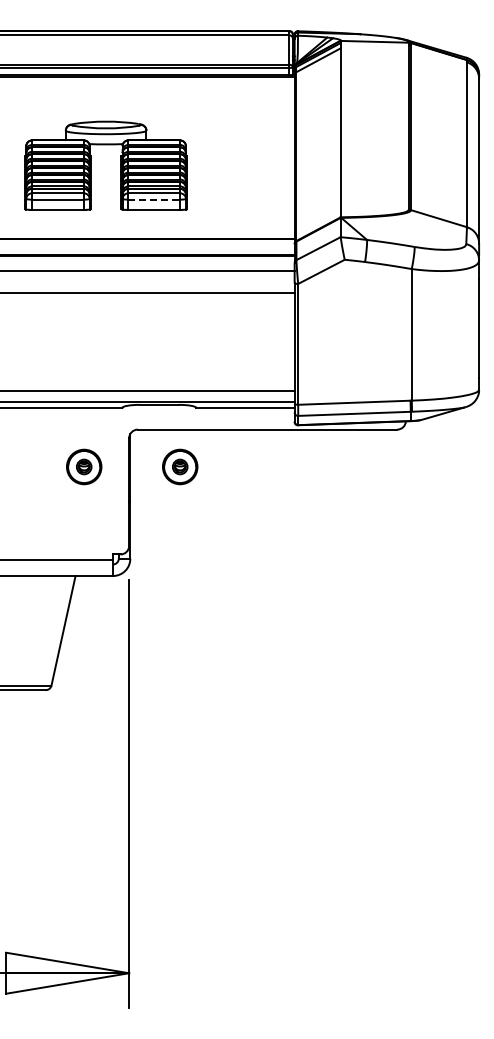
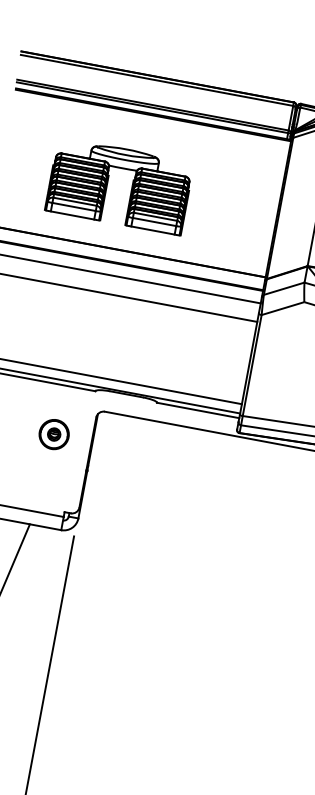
line: (154, 199) -> (154, 222), dashed -> solid
part: (180, 466) -> (134, 449), removed

